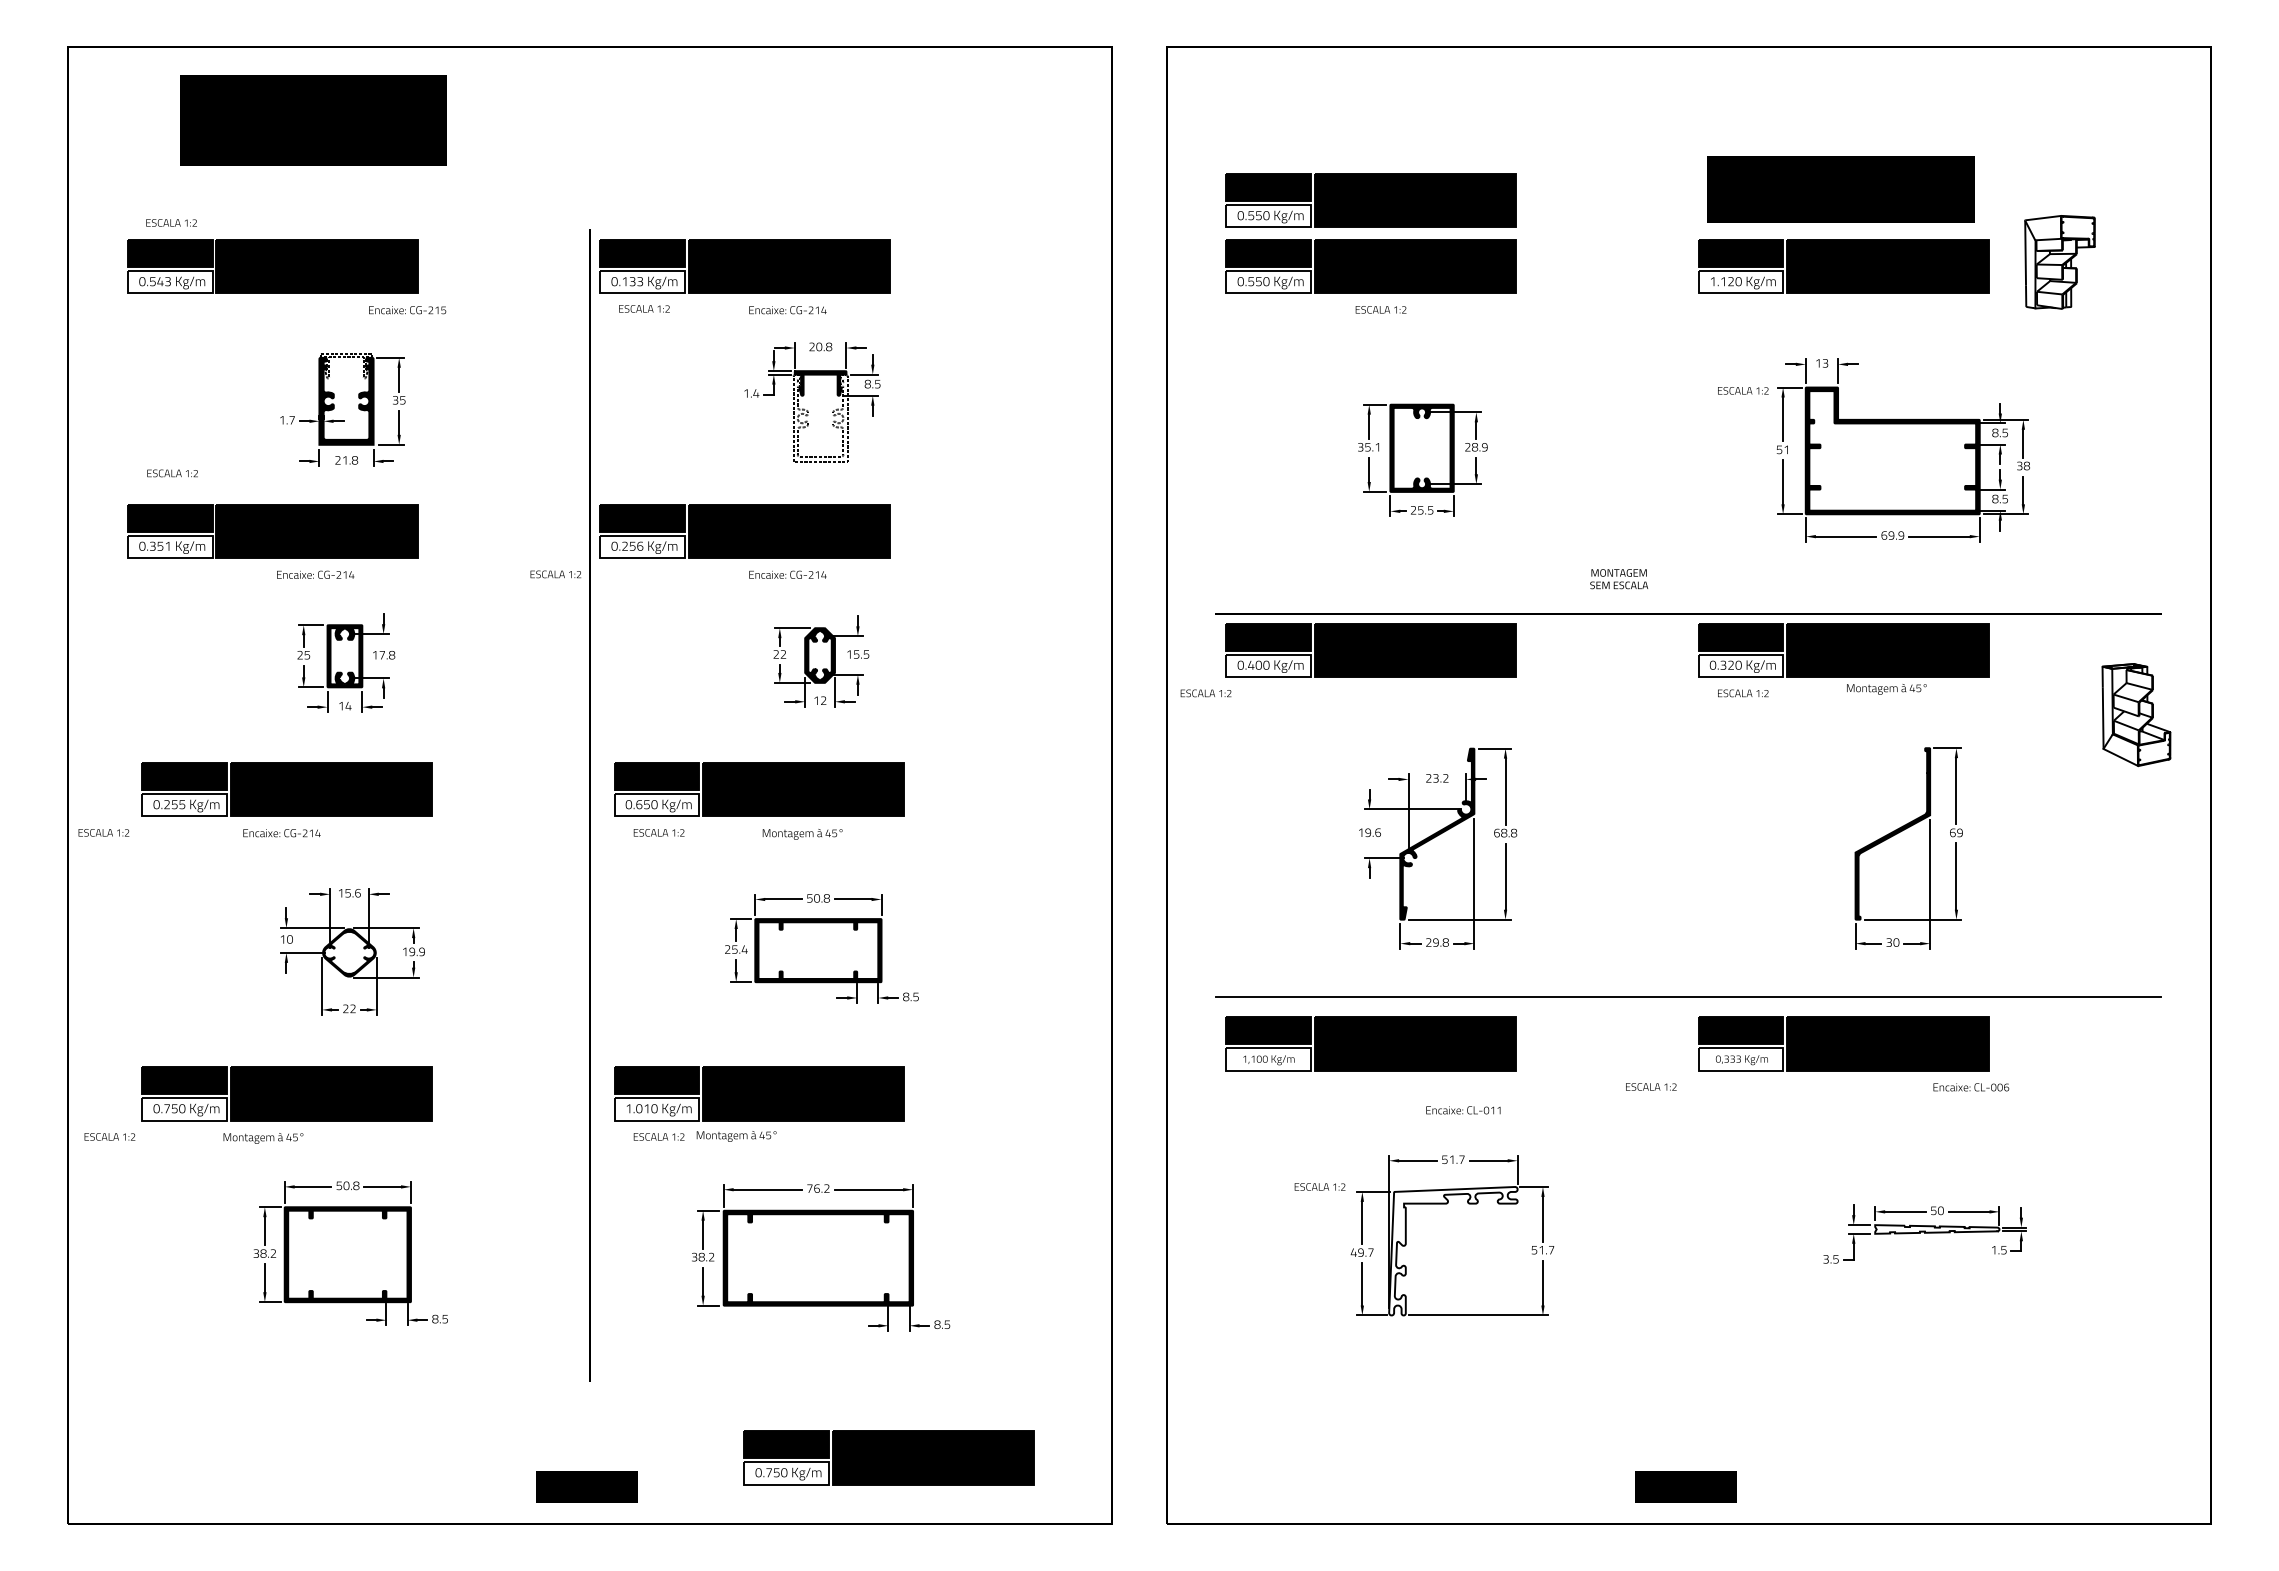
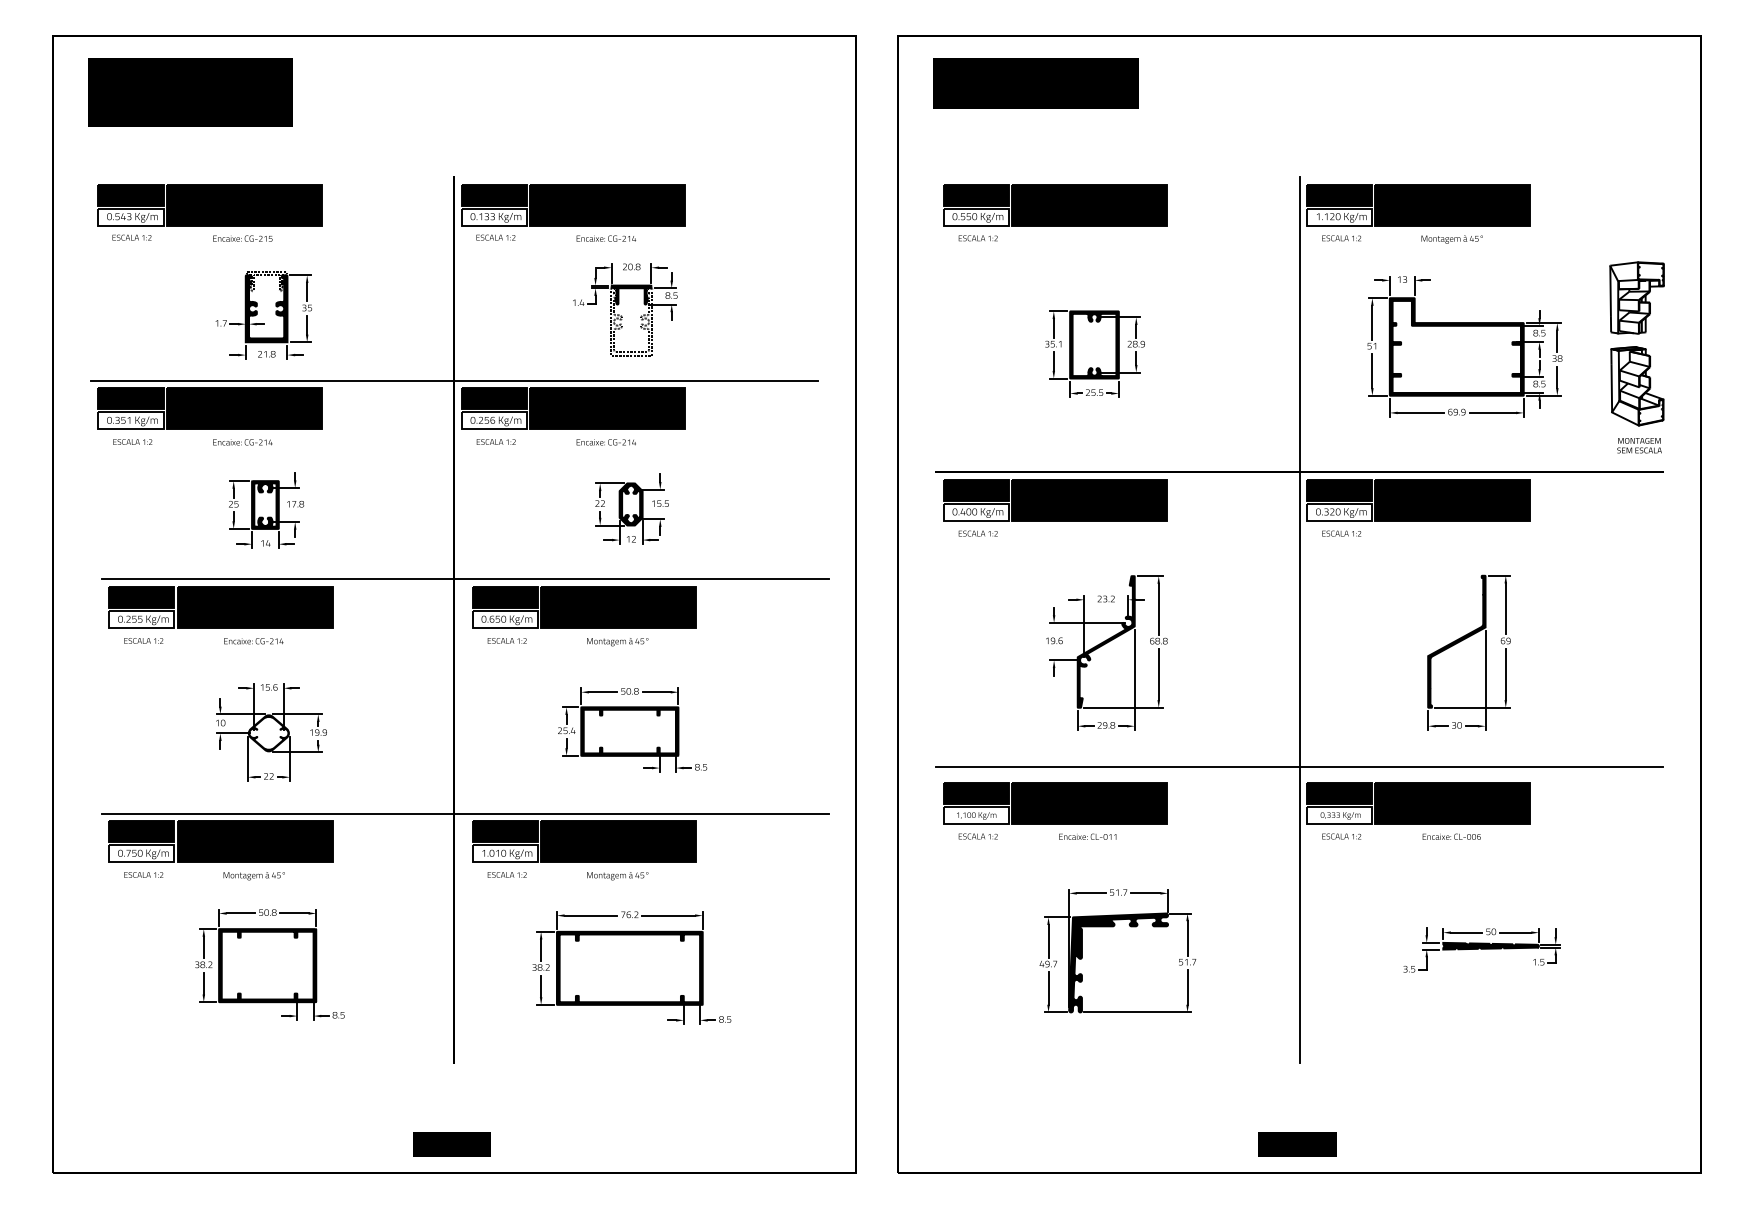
text: (313, 120) -> (190, 92), moved
text: (1840, 189) -> (1035, 83), moved
part: (1370, 200) -> (1054, 154), removed
text: (171, 222) -> (131, 237), moved
part: (2059, 262) -> (1636, 298), moved
text: (1380, 309) -> (977, 238), moved
text: (407, 310) -> (242, 238), moved
text: (1743, 390) -> (1341, 238), moved
text: (172, 473) -> (132, 442), moved
line: (590, 494) -> (454, 380), added
text: (555, 574) -> (495, 442), moved
text: (1619, 579) -> (1639, 445), moved
text: (1886, 689) -> (1451, 239), moved
text: (1205, 693) -> (977, 533), moved
part: (2136, 715) -> (1637, 386), moved
line: (604, 752) -> (465, 579), added
line: (1688, 804) -> (1299, 619), added
text: (103, 832) -> (143, 640), moved
text: (281, 833) -> (253, 641), moved
line: (604, 1057) -> (465, 813), added
text: (1651, 1086) -> (1341, 836), moved
text: (1971, 1087) -> (1451, 836), moved
text: (1463, 1110) -> (1087, 836), moved
text: (109, 1136) -> (143, 874), moved
text: (736, 1136) -> (617, 876), moved
text: (263, 1138) -> (254, 876), moved
text: (1319, 1186) -> (977, 836), moved
fill: (1937, 1229) -> (1491, 946), added
fill: (1453, 1250) -> (1118, 962), added
part: (888, 1457) -> (683, 1121), removed

